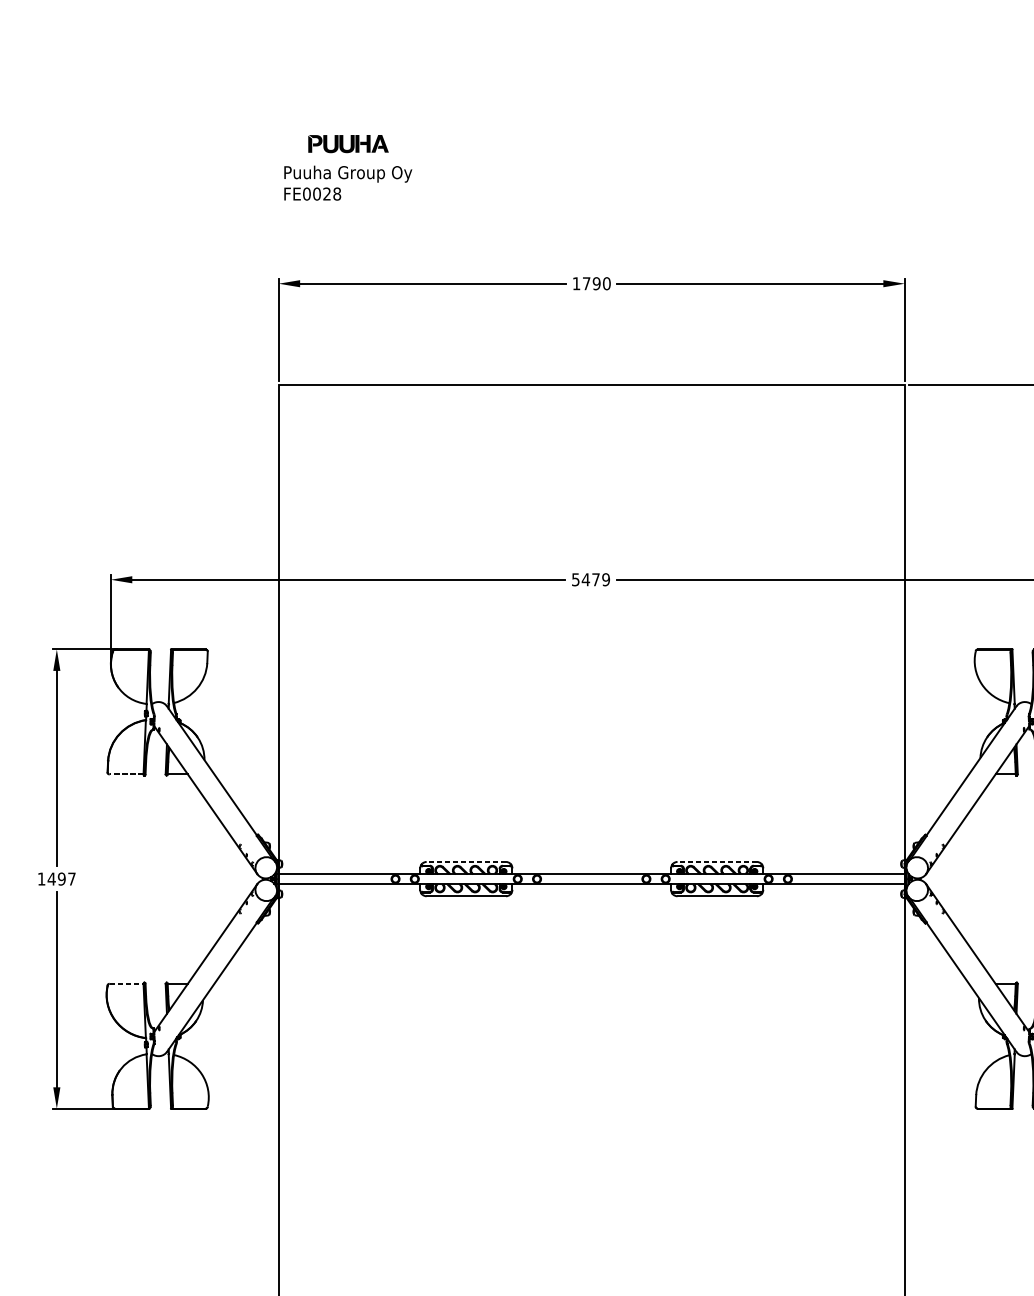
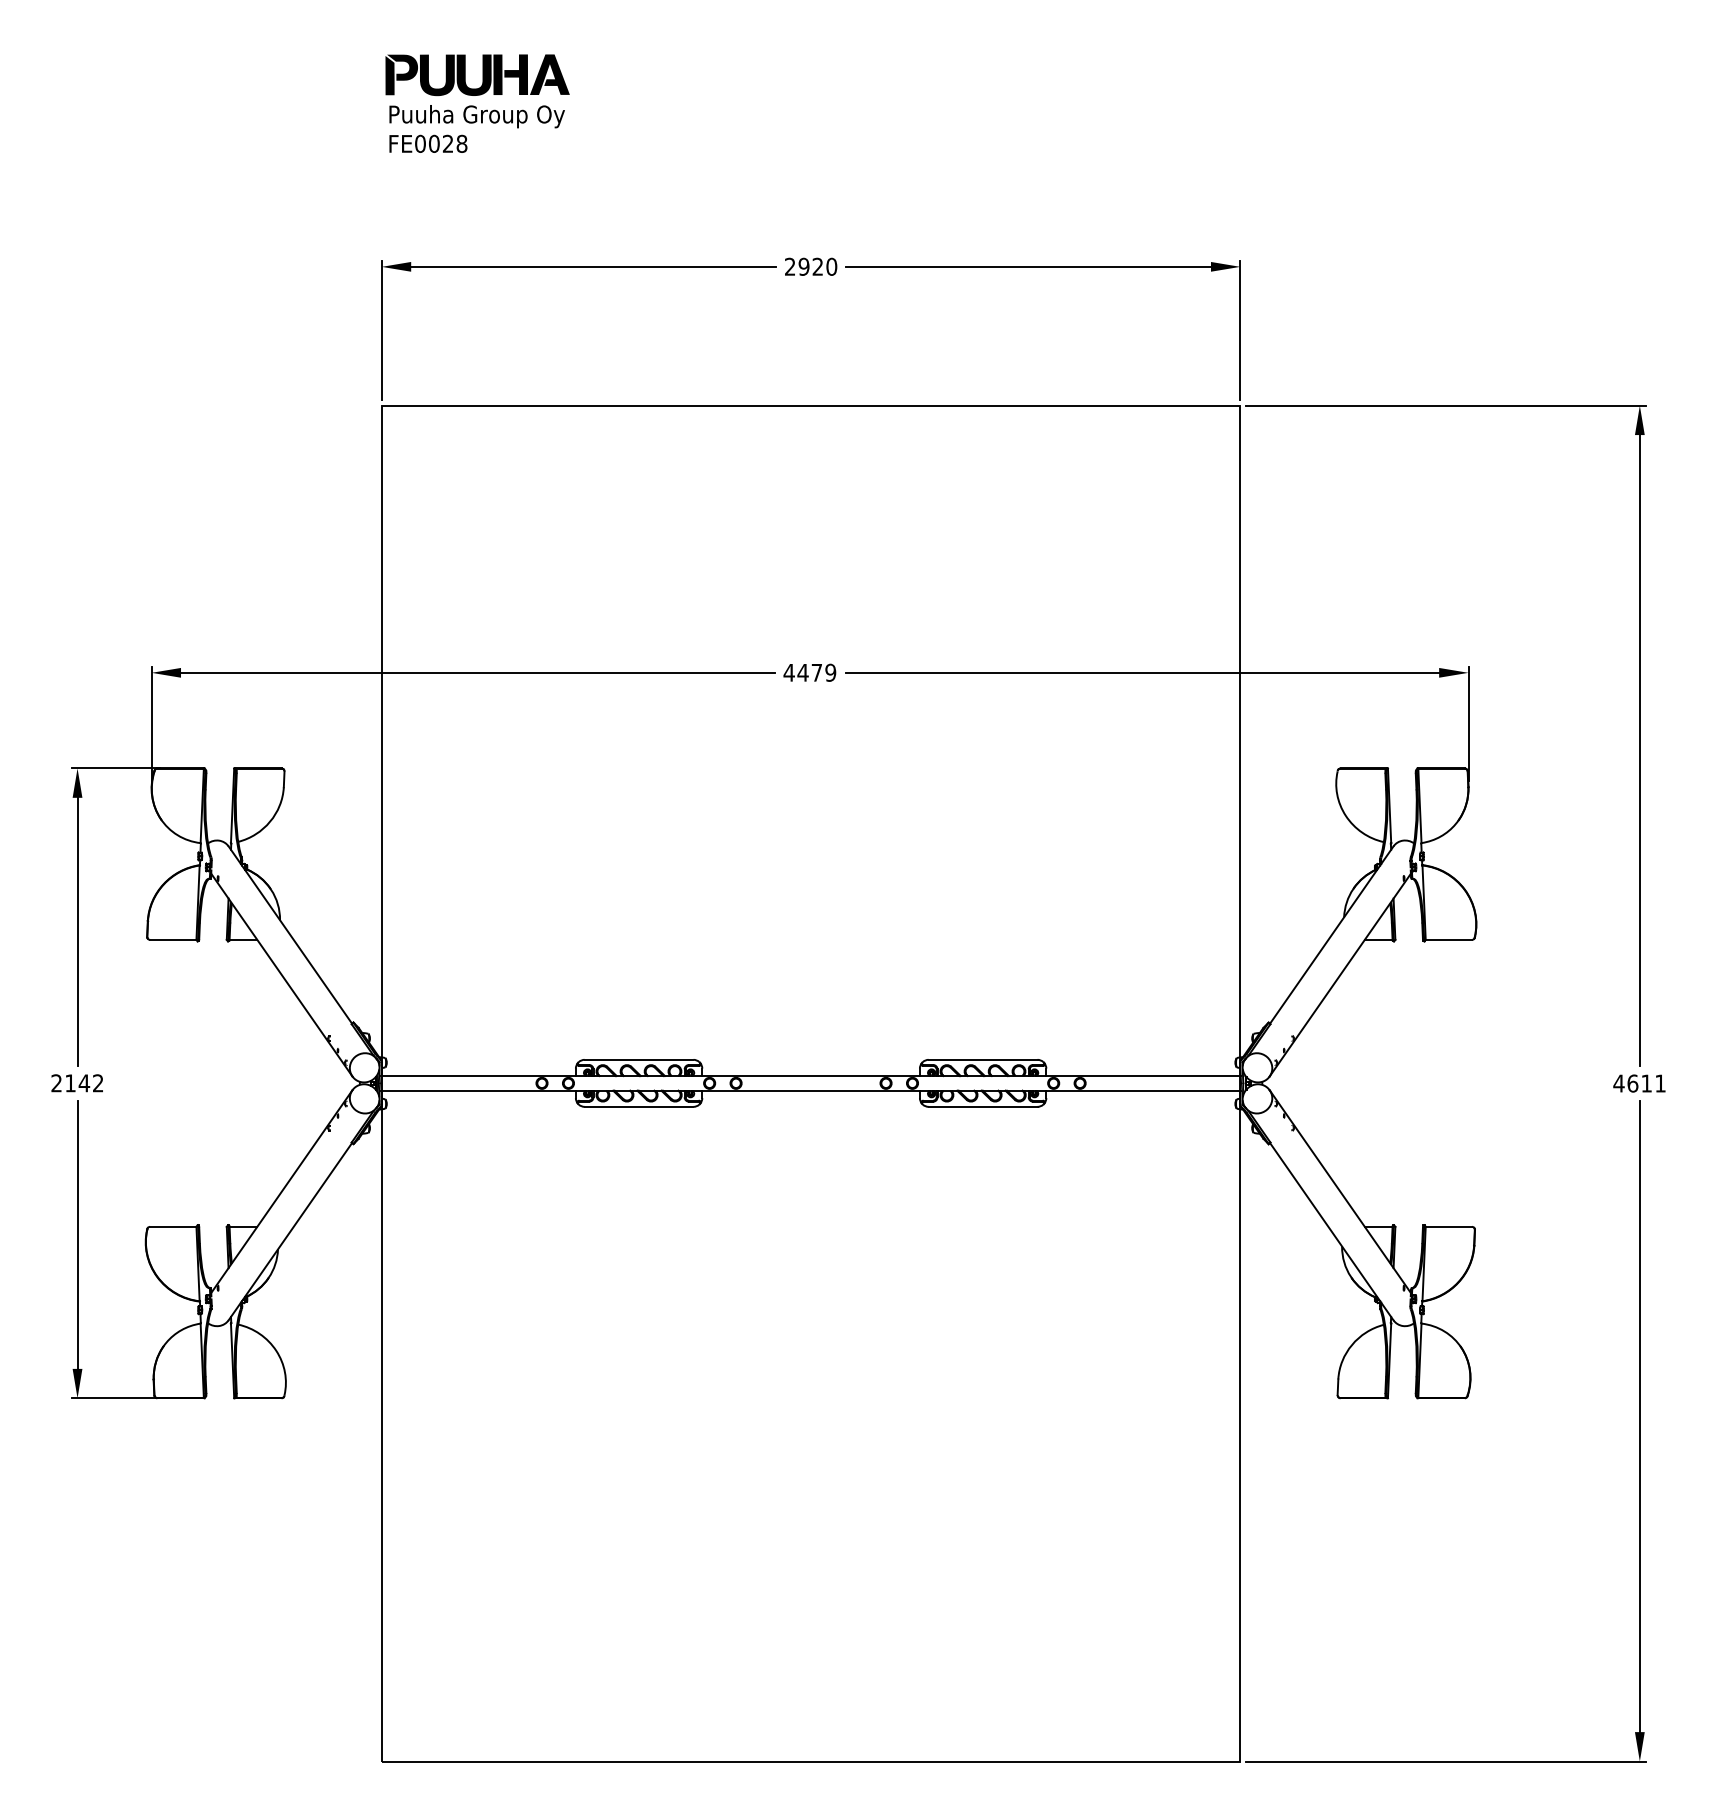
part: (348, 144) -> (477, 75), size x1.67
text: (586, 283) -> (804, 266), 1790 -> 2920
text: (575, 579) -> (788, 672), 5479 -> 4479
line: (126, 774) -> (172, 939), dashed -> solid
line: (465, 861) -> (638, 1059), dashed -> solid
line: (716, 861) -> (982, 1059), dashed -> solid
text: (56, 879) -> (77, 1083), 1497 -> 2142
line: (126, 983) -> (173, 1226), dashed -> solid

